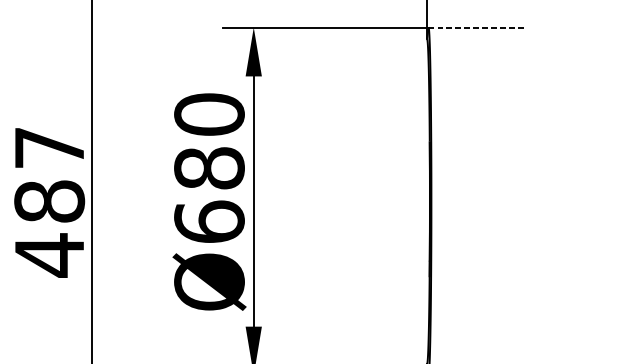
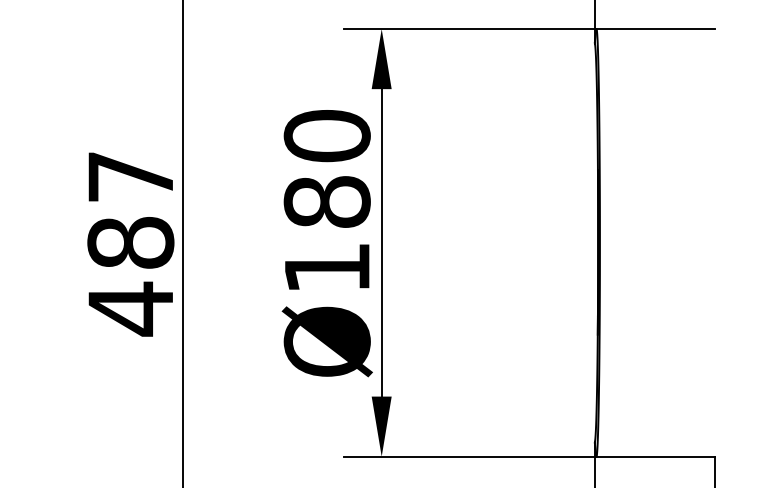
line: (477, 27) -> (656, 29), dashed -> solid
text: (208, 221) -> (326, 267), Ø680 -> Ø180

